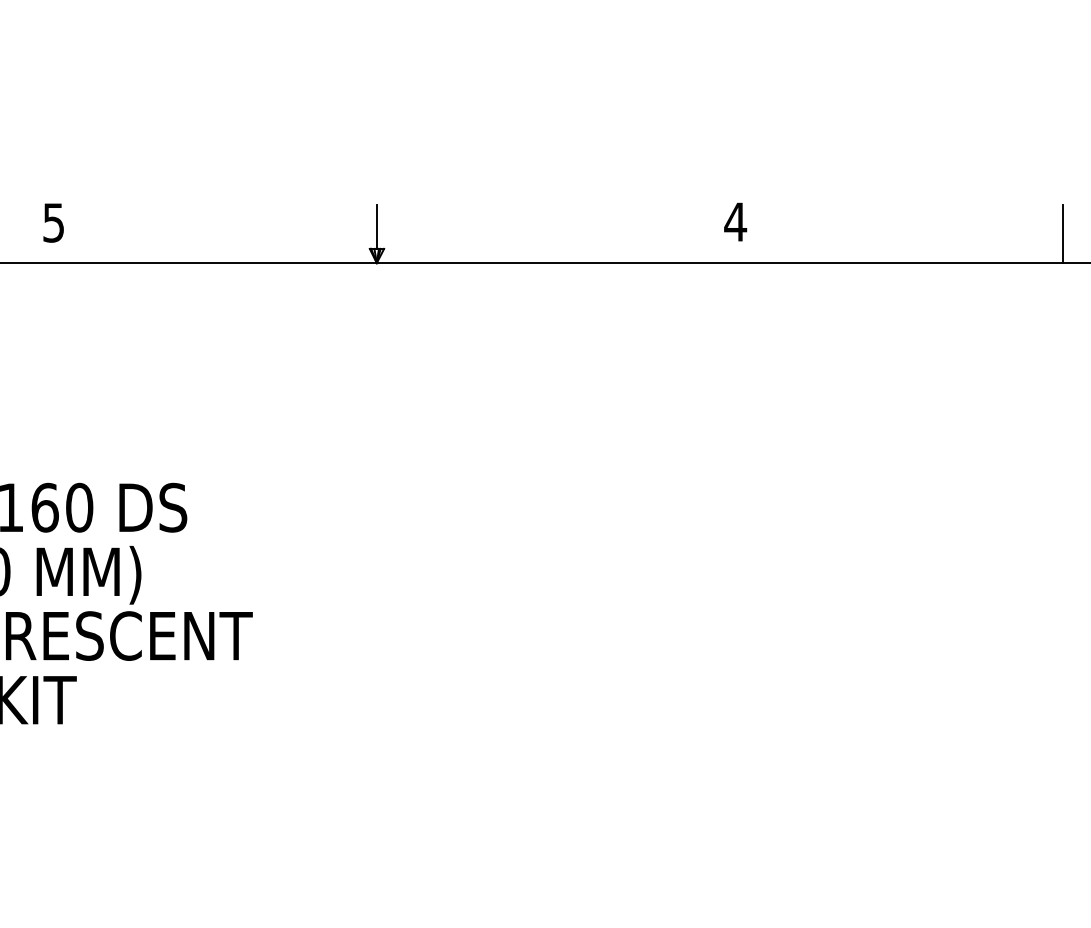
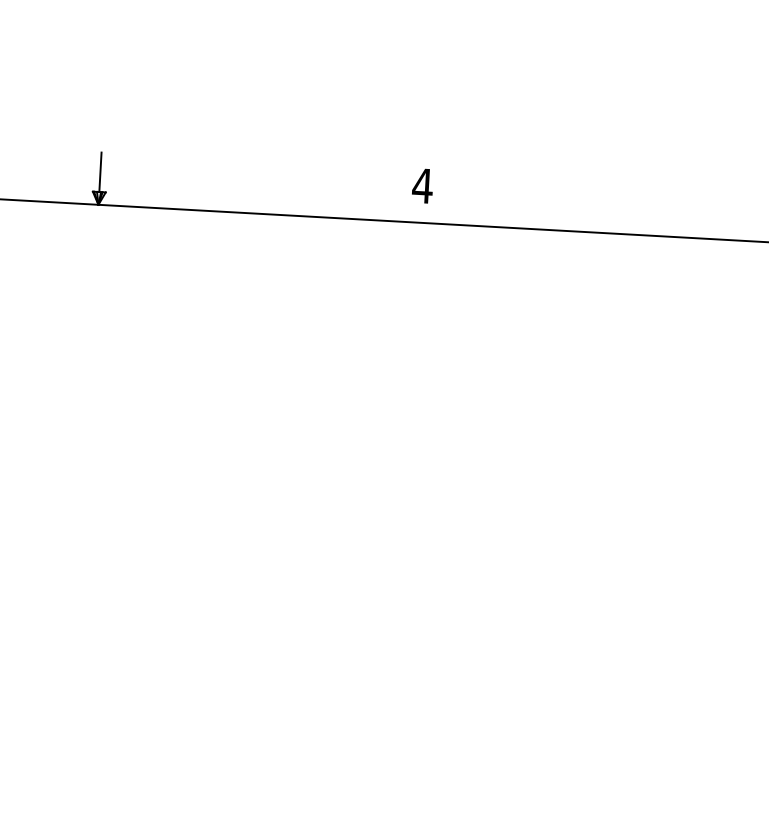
line: (1062, 233) -> (715, 212), removed

